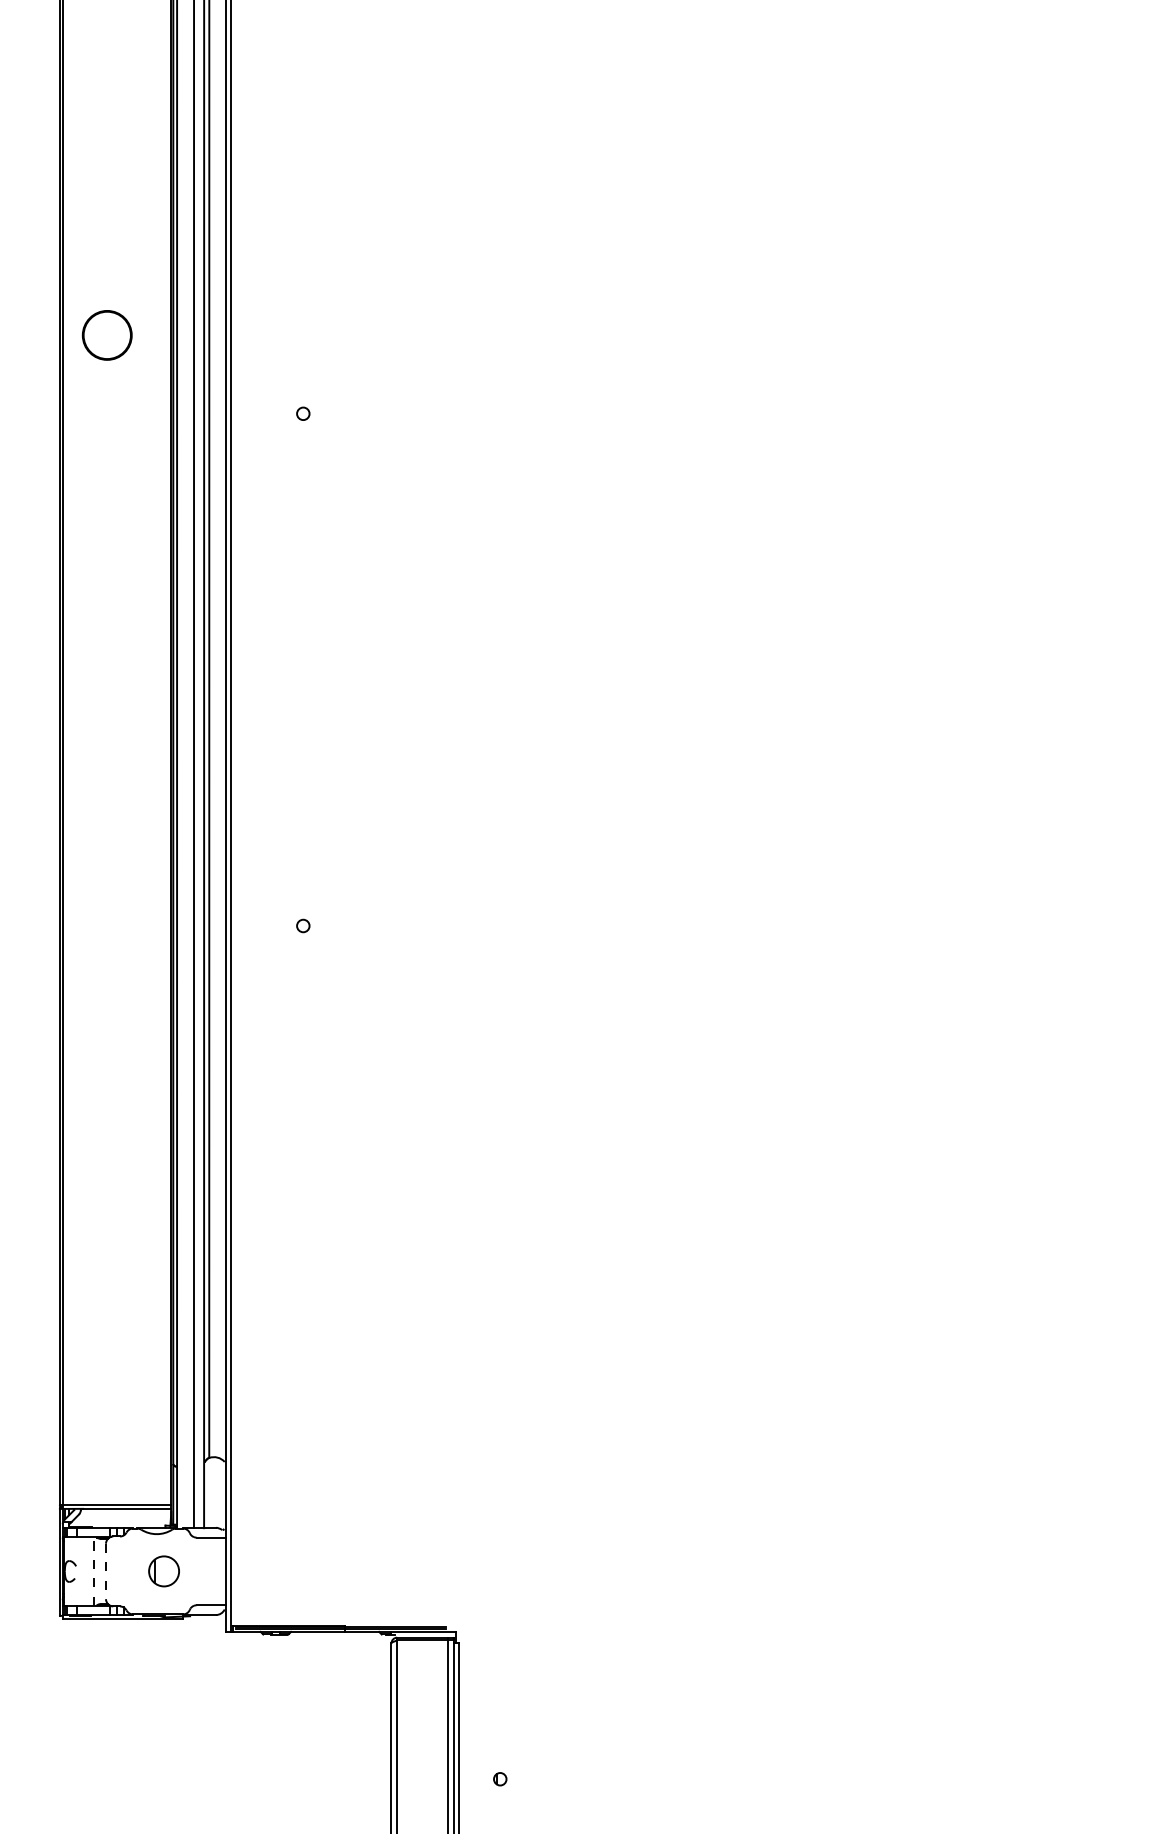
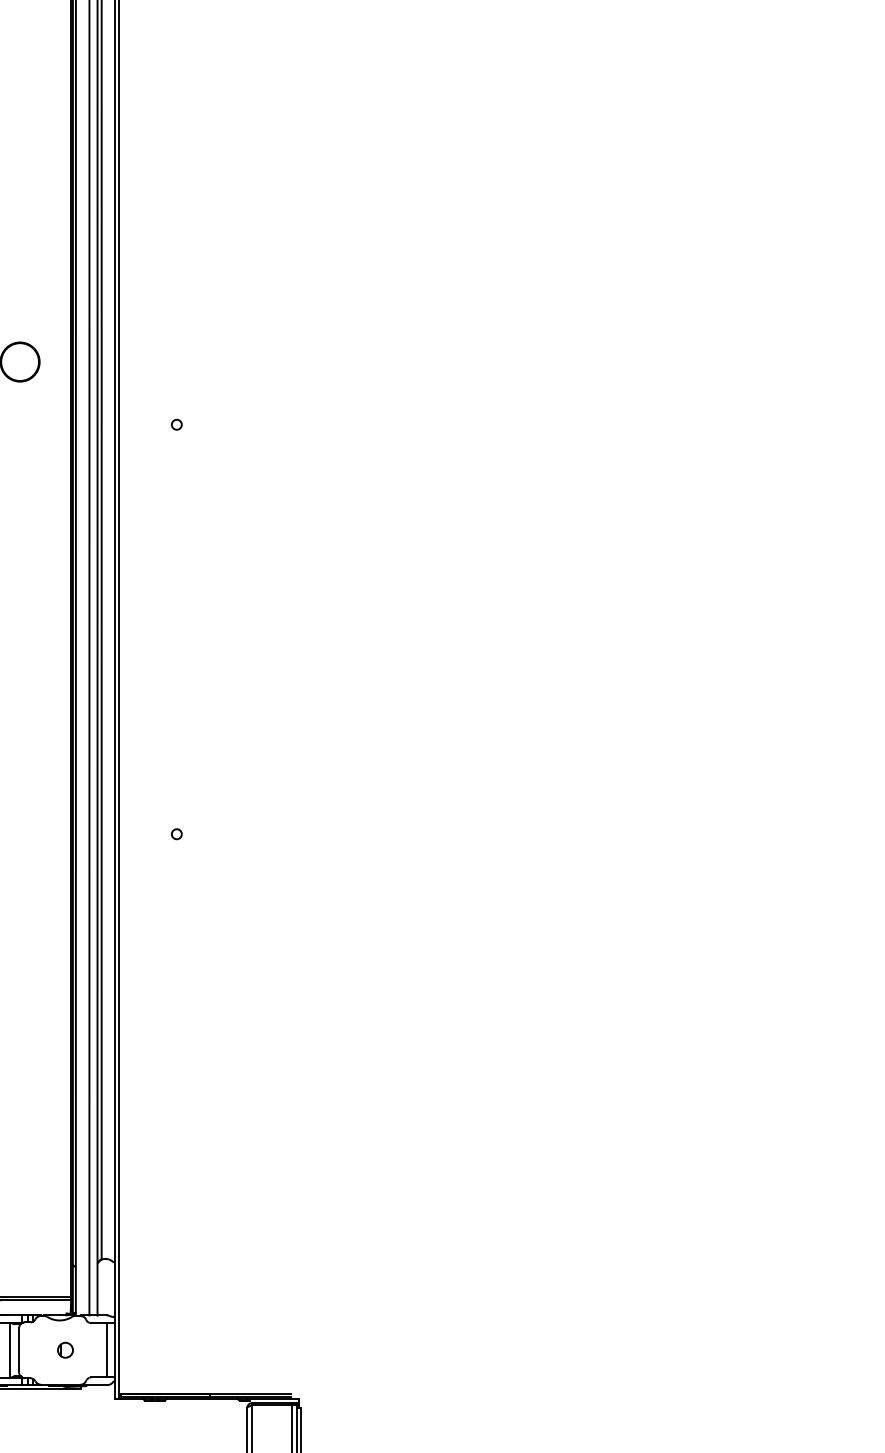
line: (94, 1570) -> (9, 1349), dashed -> solid
line: (106, 1571) -> (19, 1350), dashed -> solid
part: (163, 1571) -> (65, 1350), size x0.62
line: (216, 1571) -> (107, 1350), added

